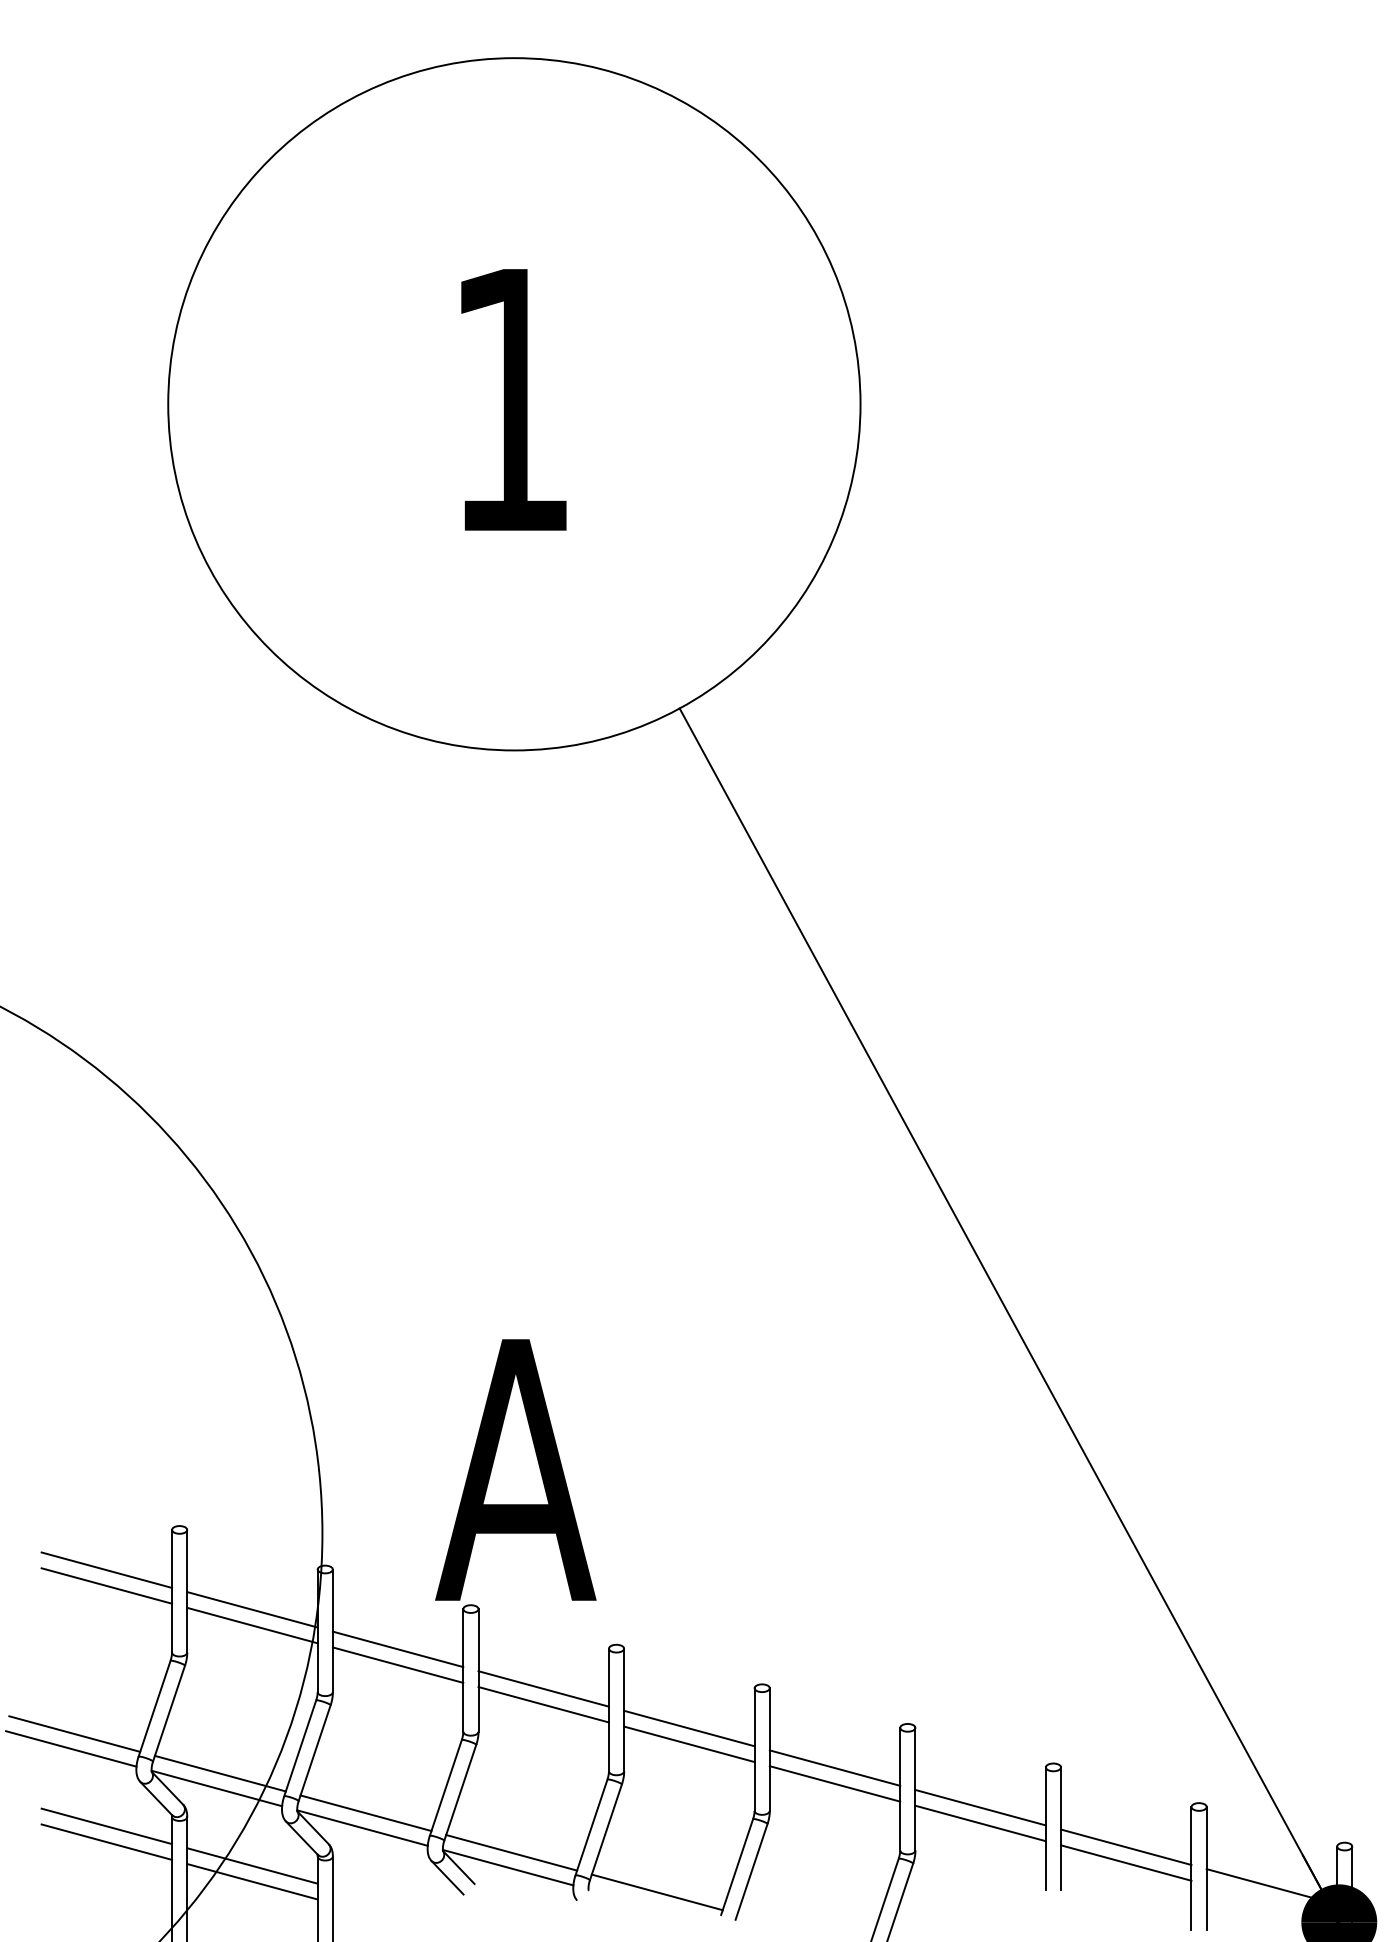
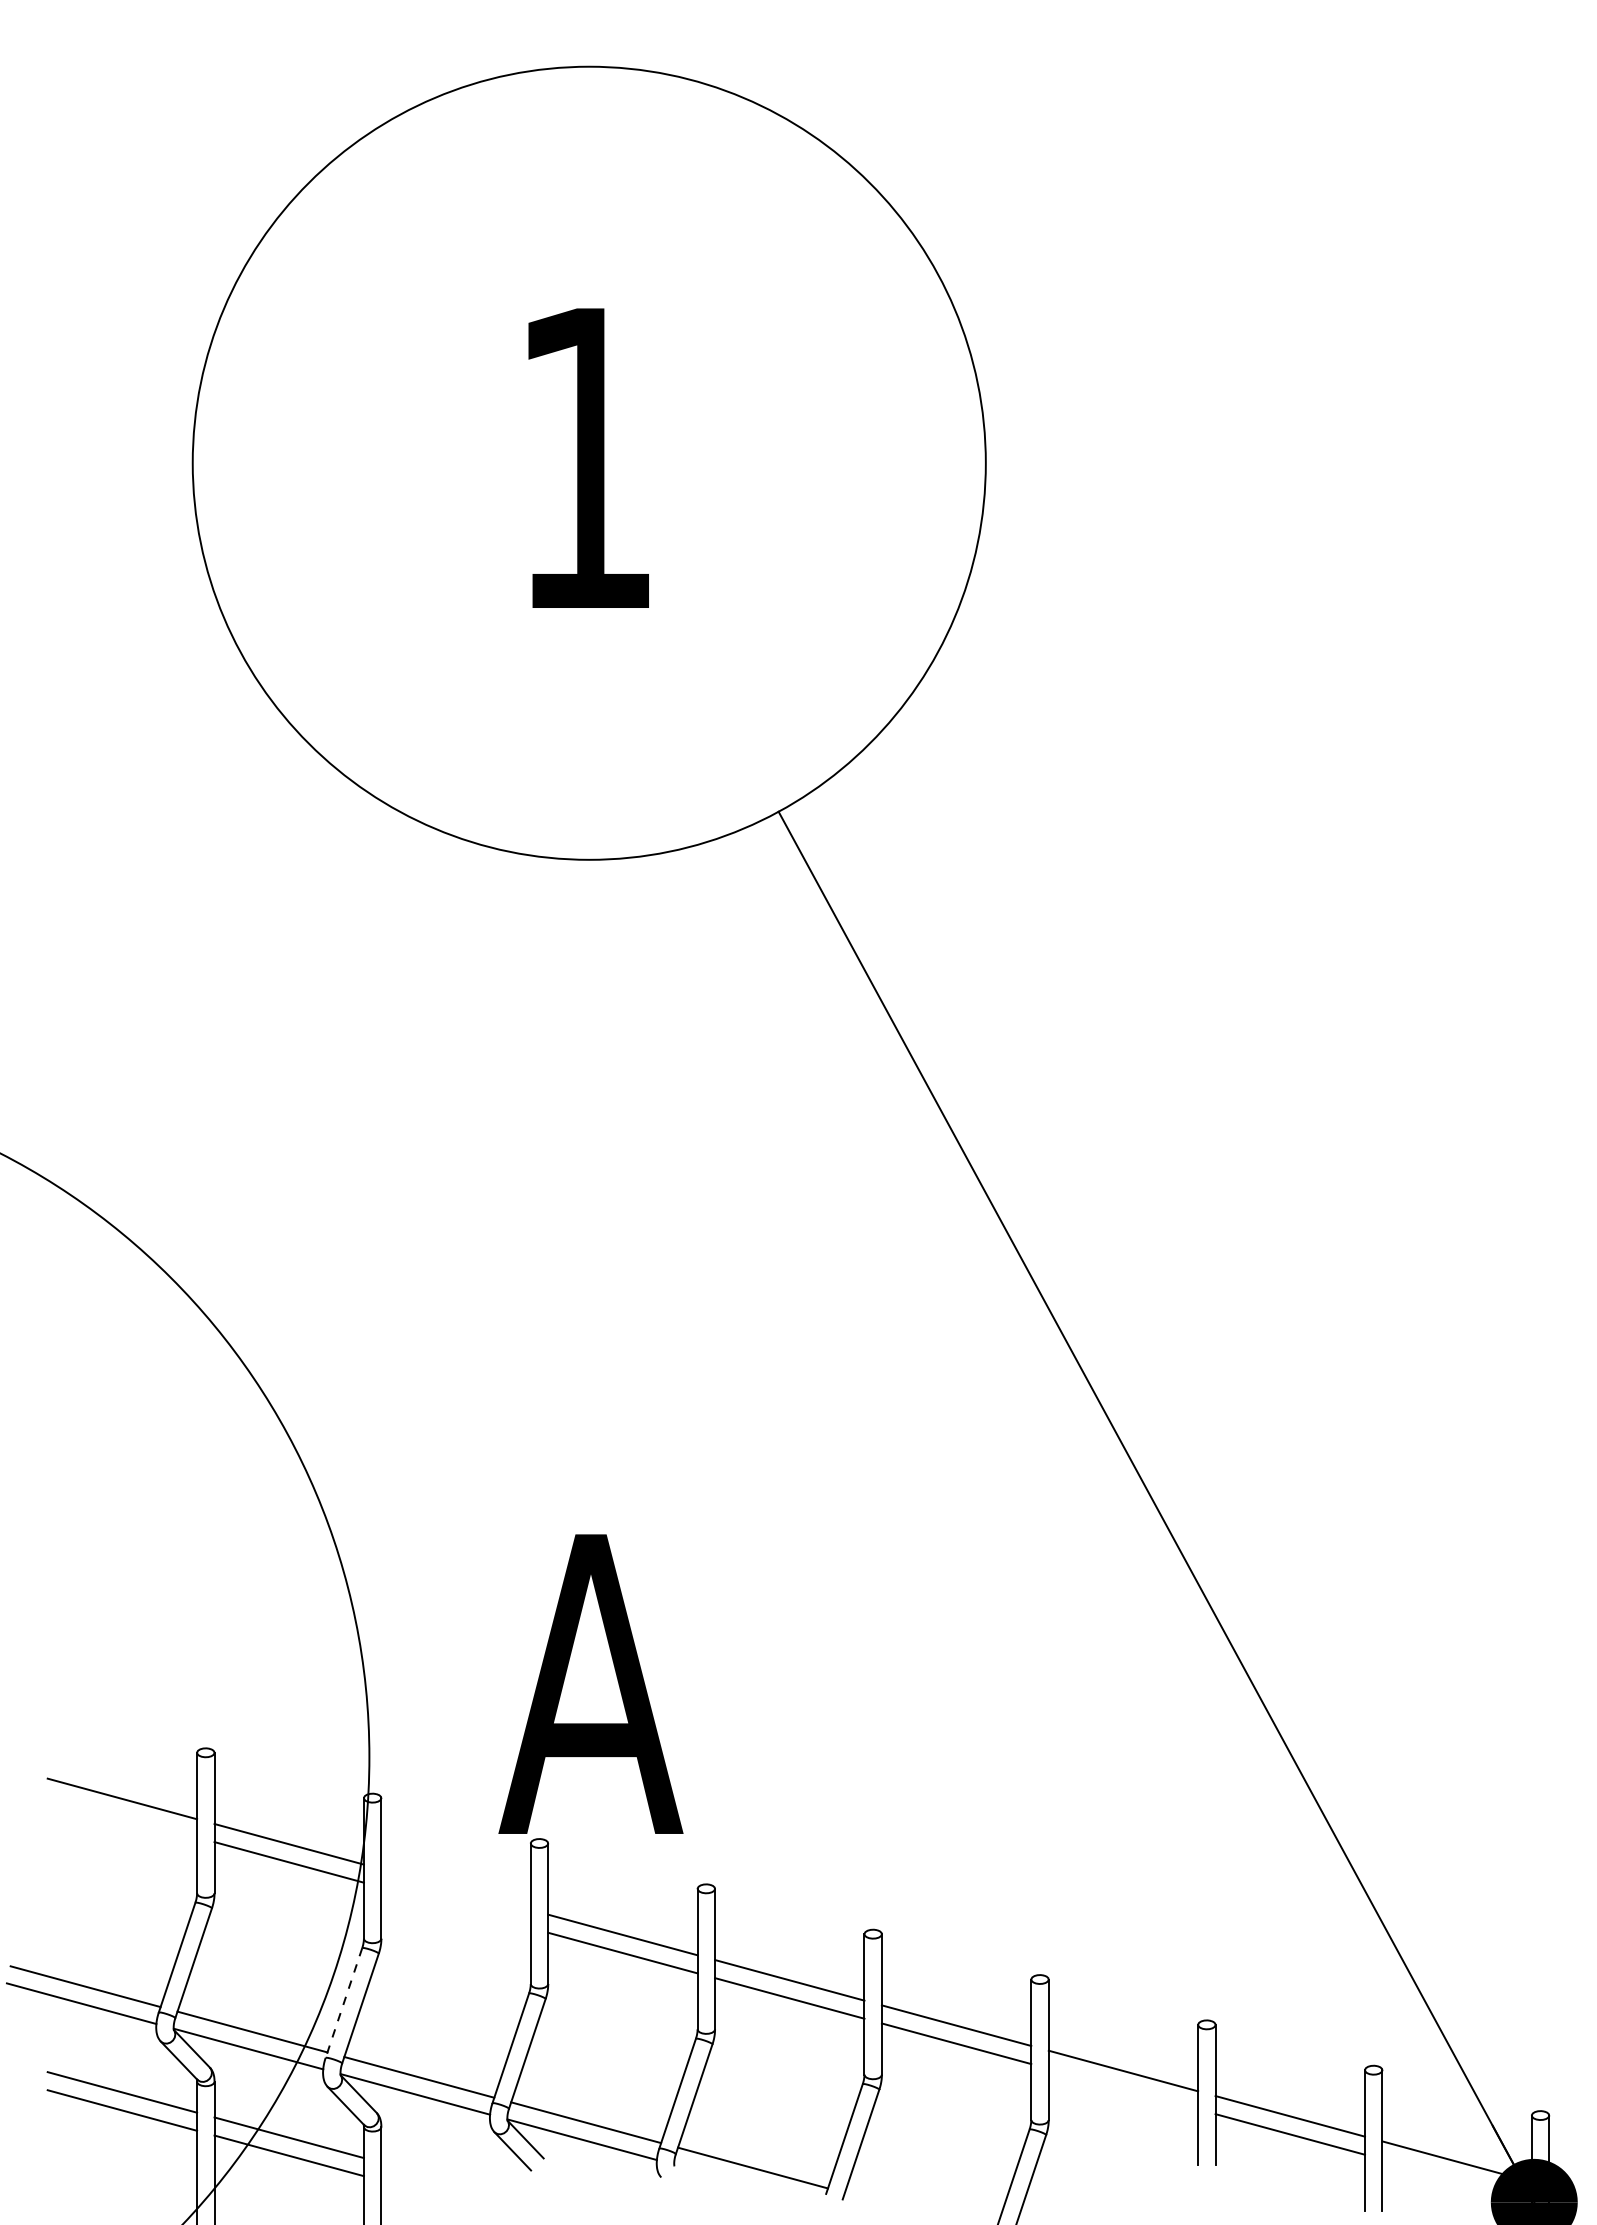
line: (106, 1585) -> (122, 1816), removed
line: (397, 1649) -> (455, 1889), removed
line: (397, 1664) -> (455, 1907), removed
line: (299, 1748) -> (343, 2003), solid -> dashed
line: (980, 1822) -> (1123, 2088), removed

